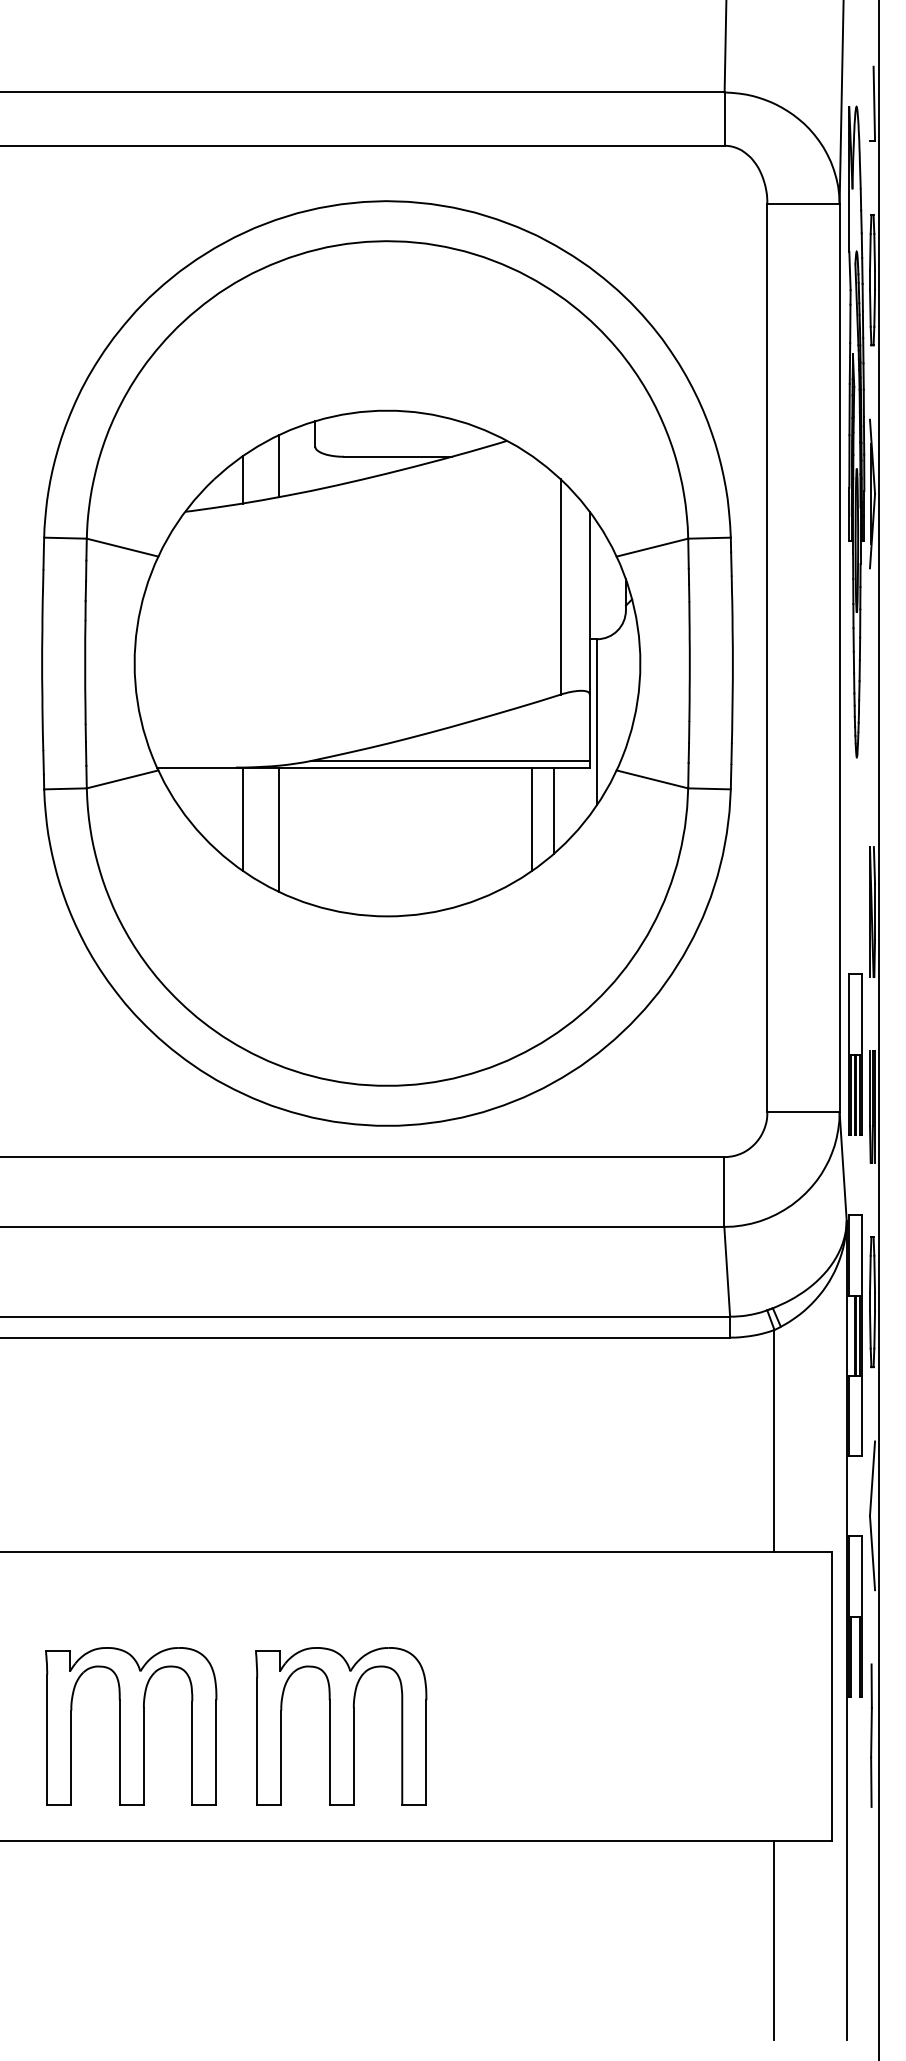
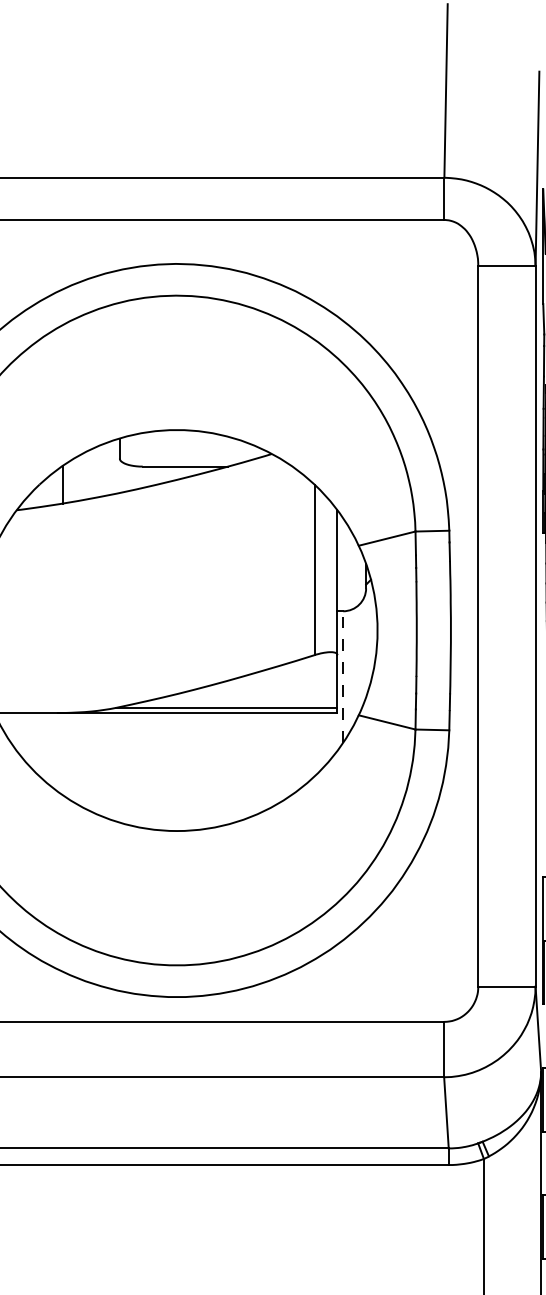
line: (279, 466) -> (91, 474), removed
line: (597, 722) -> (343, 677), solid -> dashed
line: (553, 810) -> (308, 747), removed
line: (243, 818) -> (62, 753), removed
line: (532, 818) -> (292, 753), removed
line: (279, 829) -> (91, 762), removed

